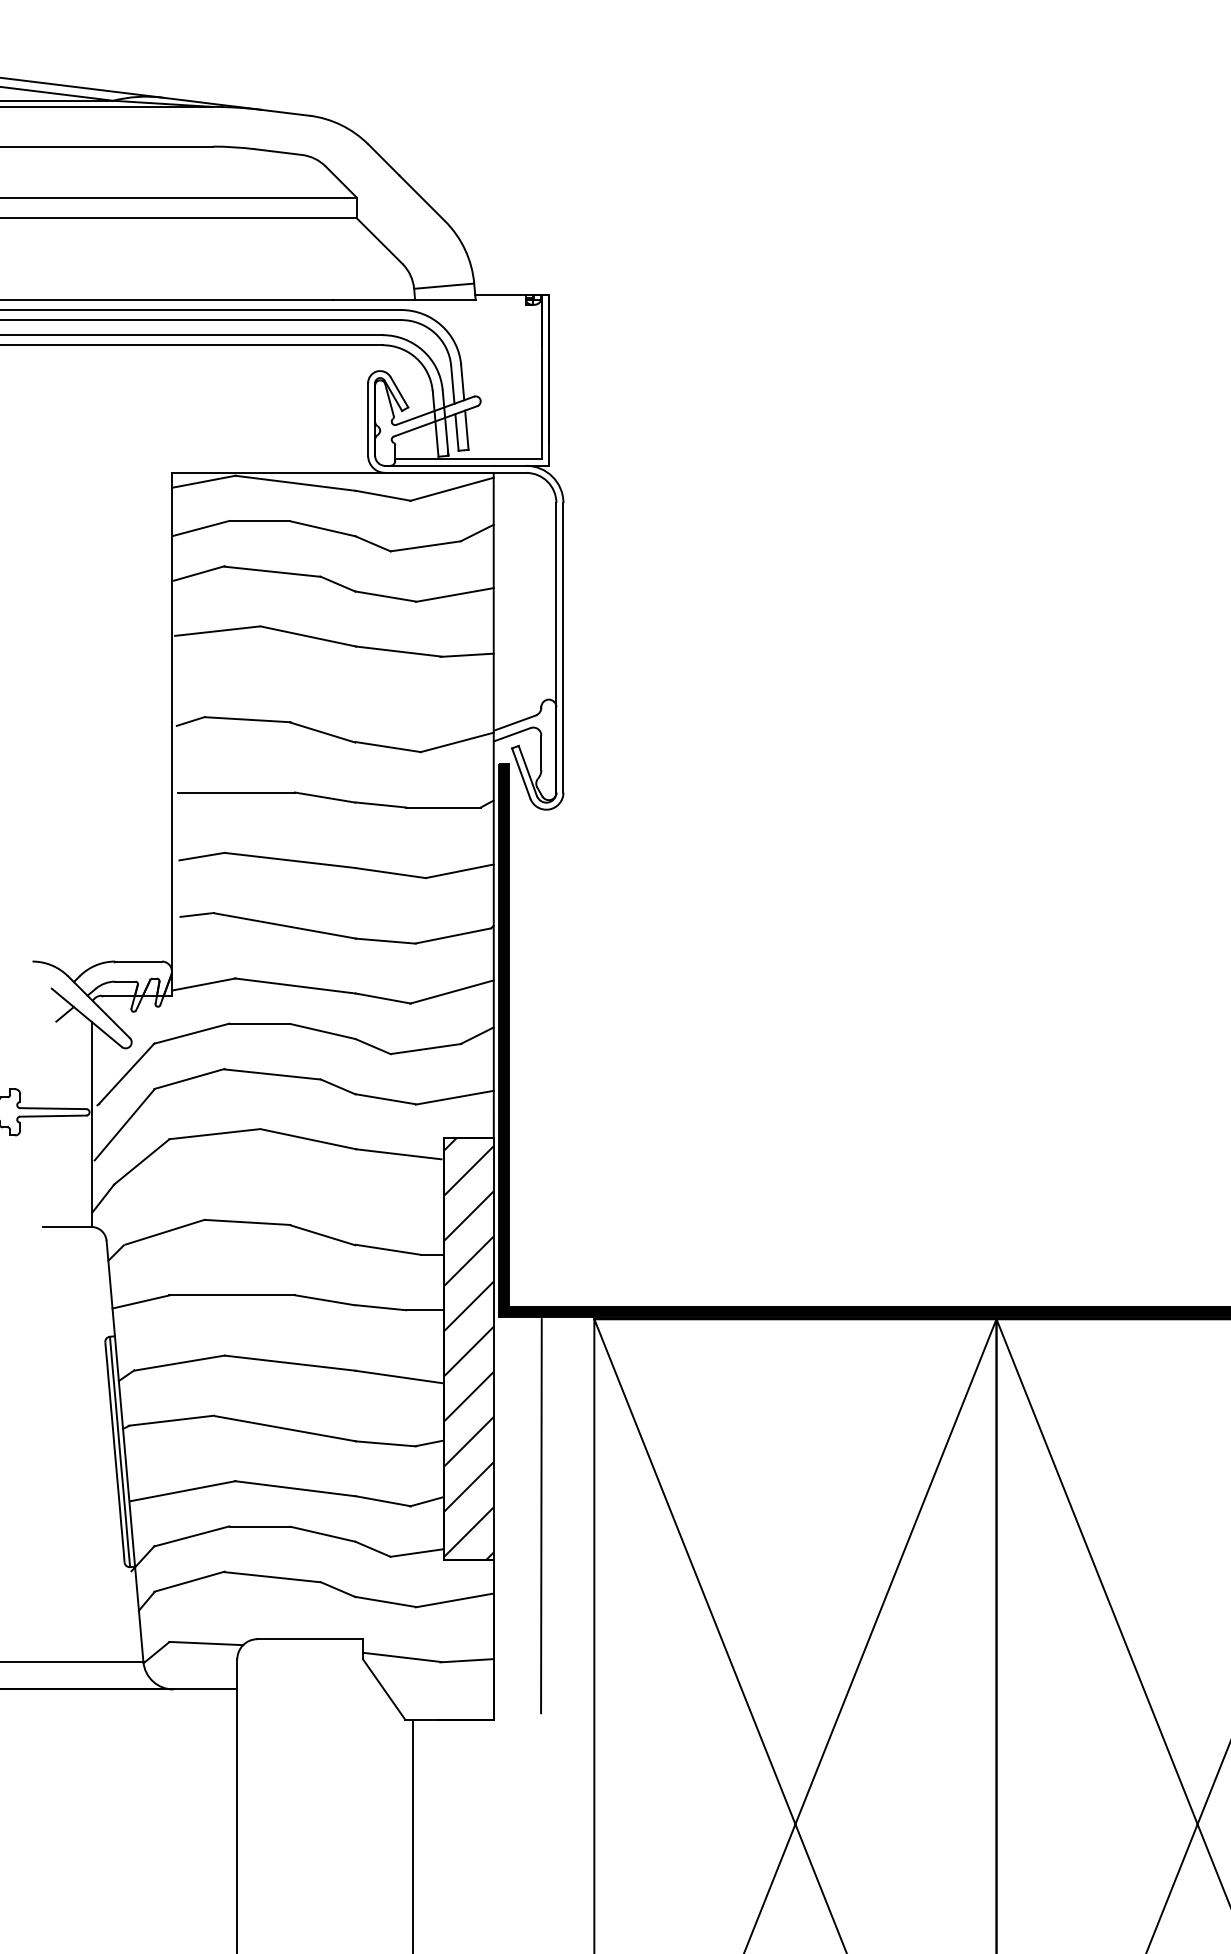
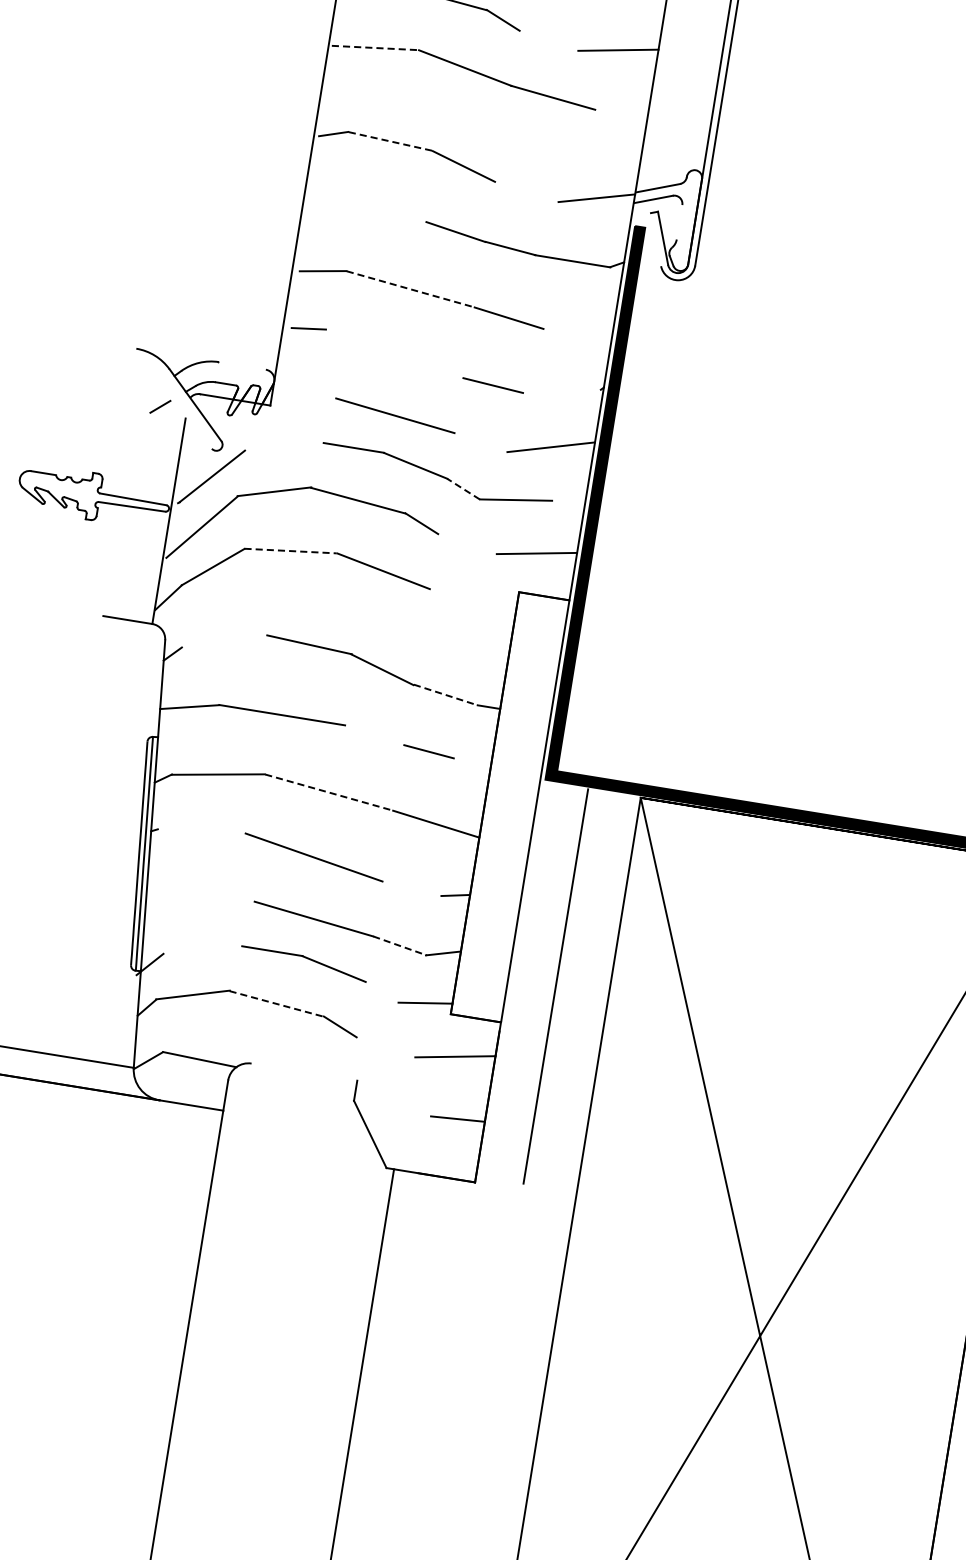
line: (385, 596) -> (548, 40), removed
line: (217, 631) -> (375, 48), solid -> dashed
line: (466, 654) -> (620, 111), removed
line: (247, 719) -> (390, 141), solid -> dashed
line: (388, 747) -> (527, 192), removed
line: (541, 752) -> (679, 221), removed
line: (521, 773) -> (656, 239), removed
line: (236, 792) -> (367, 212), removed
line: (290, 860) -> (410, 289), solid -> dashed
line: (459, 871) -> (578, 327), removed
line: (285, 925) -> (395, 353), removed
line: (453, 935) -> (561, 390), removed
line: (138, 961) -> (242, 365), removed
line: (203, 984) -> (303, 399), removed
line: (383, 998) -> (481, 442), removed
line: (86, 1017) -> (181, 413), removed
line: (191, 1033) -> (283, 446), removed
line: (477, 1035) -> (569, 494), removed
line: (372, 1046) -> (462, 488), solid -> dashed
line: (385, 1099) -> (467, 544), removed
line: (214, 1134) -> (290, 551), solid -> dashed
line: (398, 1154) -> (471, 601), removed
line: (165, 1231) -> (225, 640), removed
line: (388, 1249) -> (446, 694), solid -> dashed
line: (324, 1300) -> (373, 735), removed
line: (424, 1310) -> (472, 761), removed
hatch: (468, 1348) -> (510, 806), removed
line: (290, 1363) -> (329, 792), solid -> dashed
line: (171, 1420) -> (201, 830), removed
line: (385, 1443) -> (411, 888), removed
line: (182, 1491) -> (200, 903), removed
line: (383, 1501) -> (400, 946), solid -> dashed
line: (191, 1536) -> (202, 950), removed
line: (372, 1548) -> (381, 991), removed
line: (272, 1577) -> (276, 1004), solid -> dashed
line: (385, 1601) -> (385, 1046), removed
line: (310, 1639) -> (304, 1072), removed
line: (402, 1657) -> (393, 1105), removed

